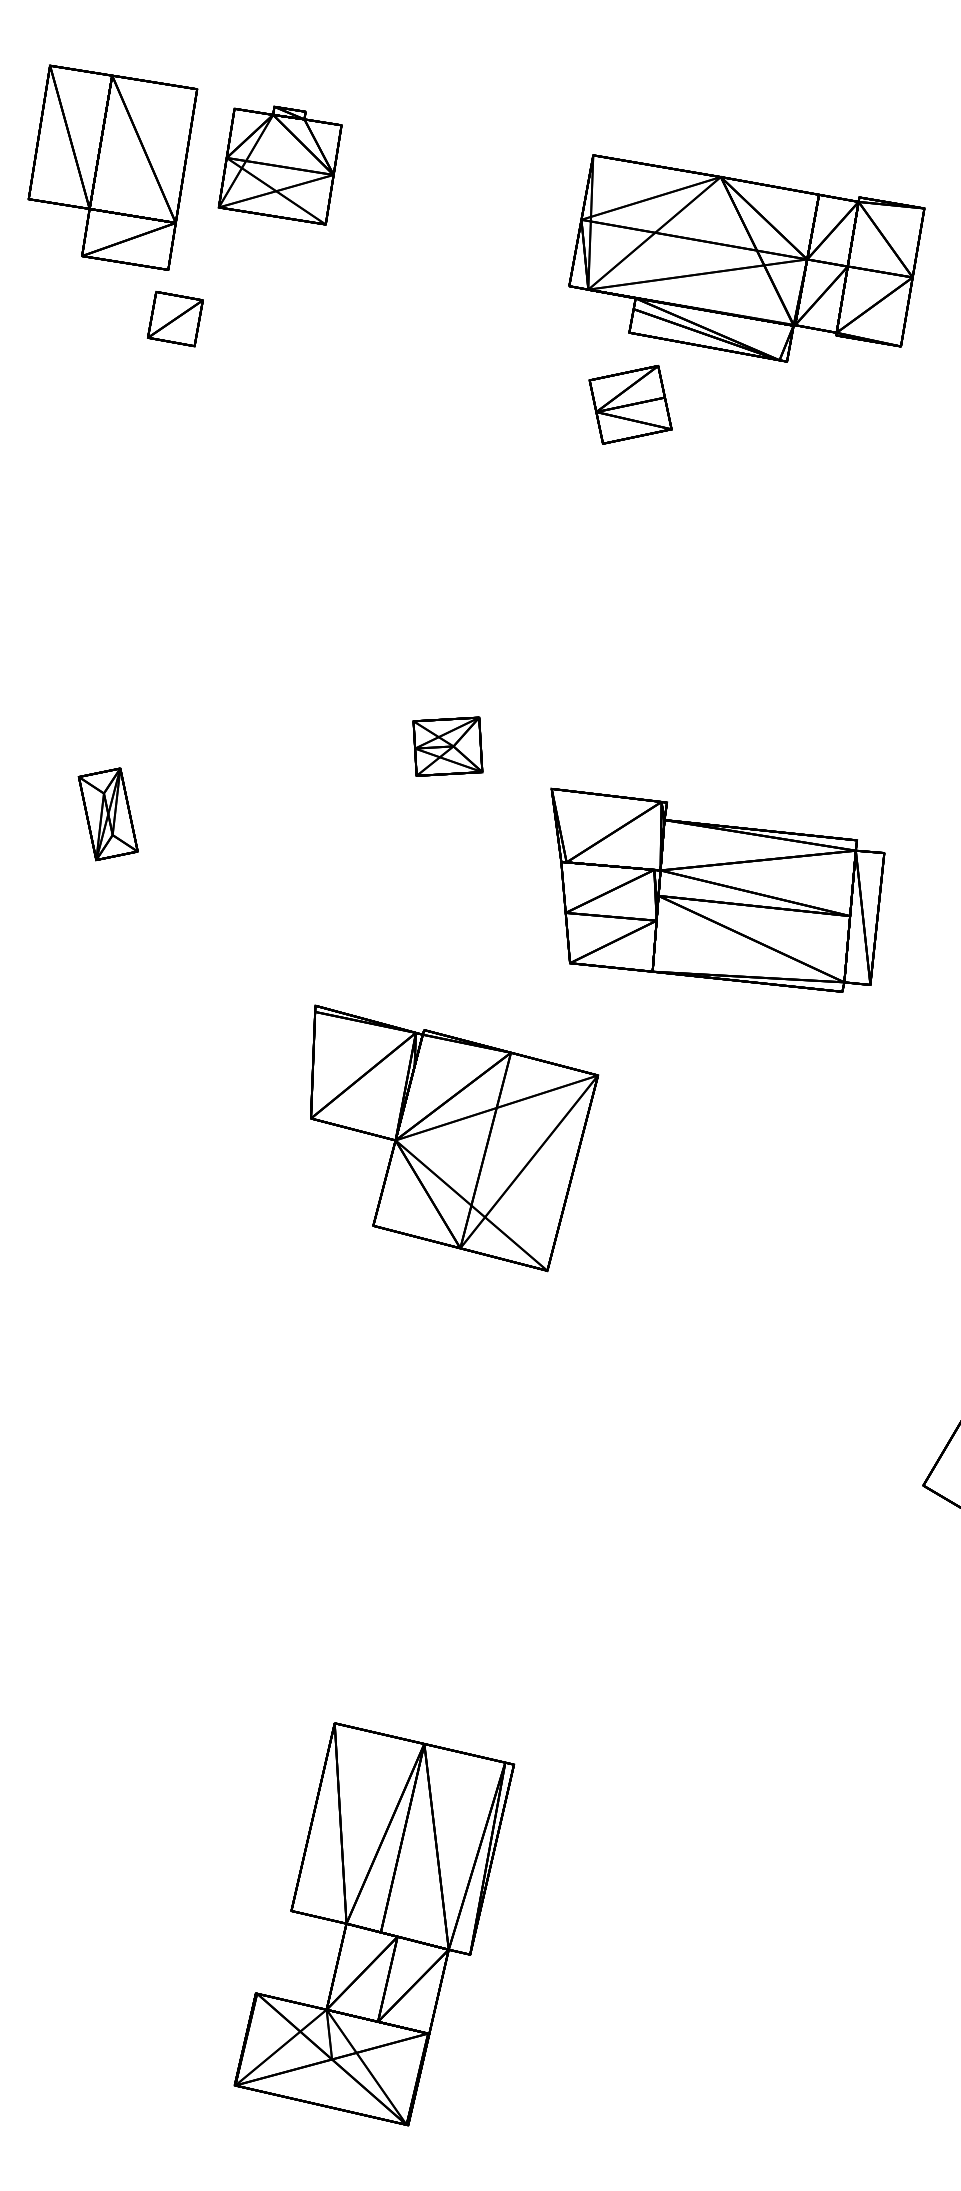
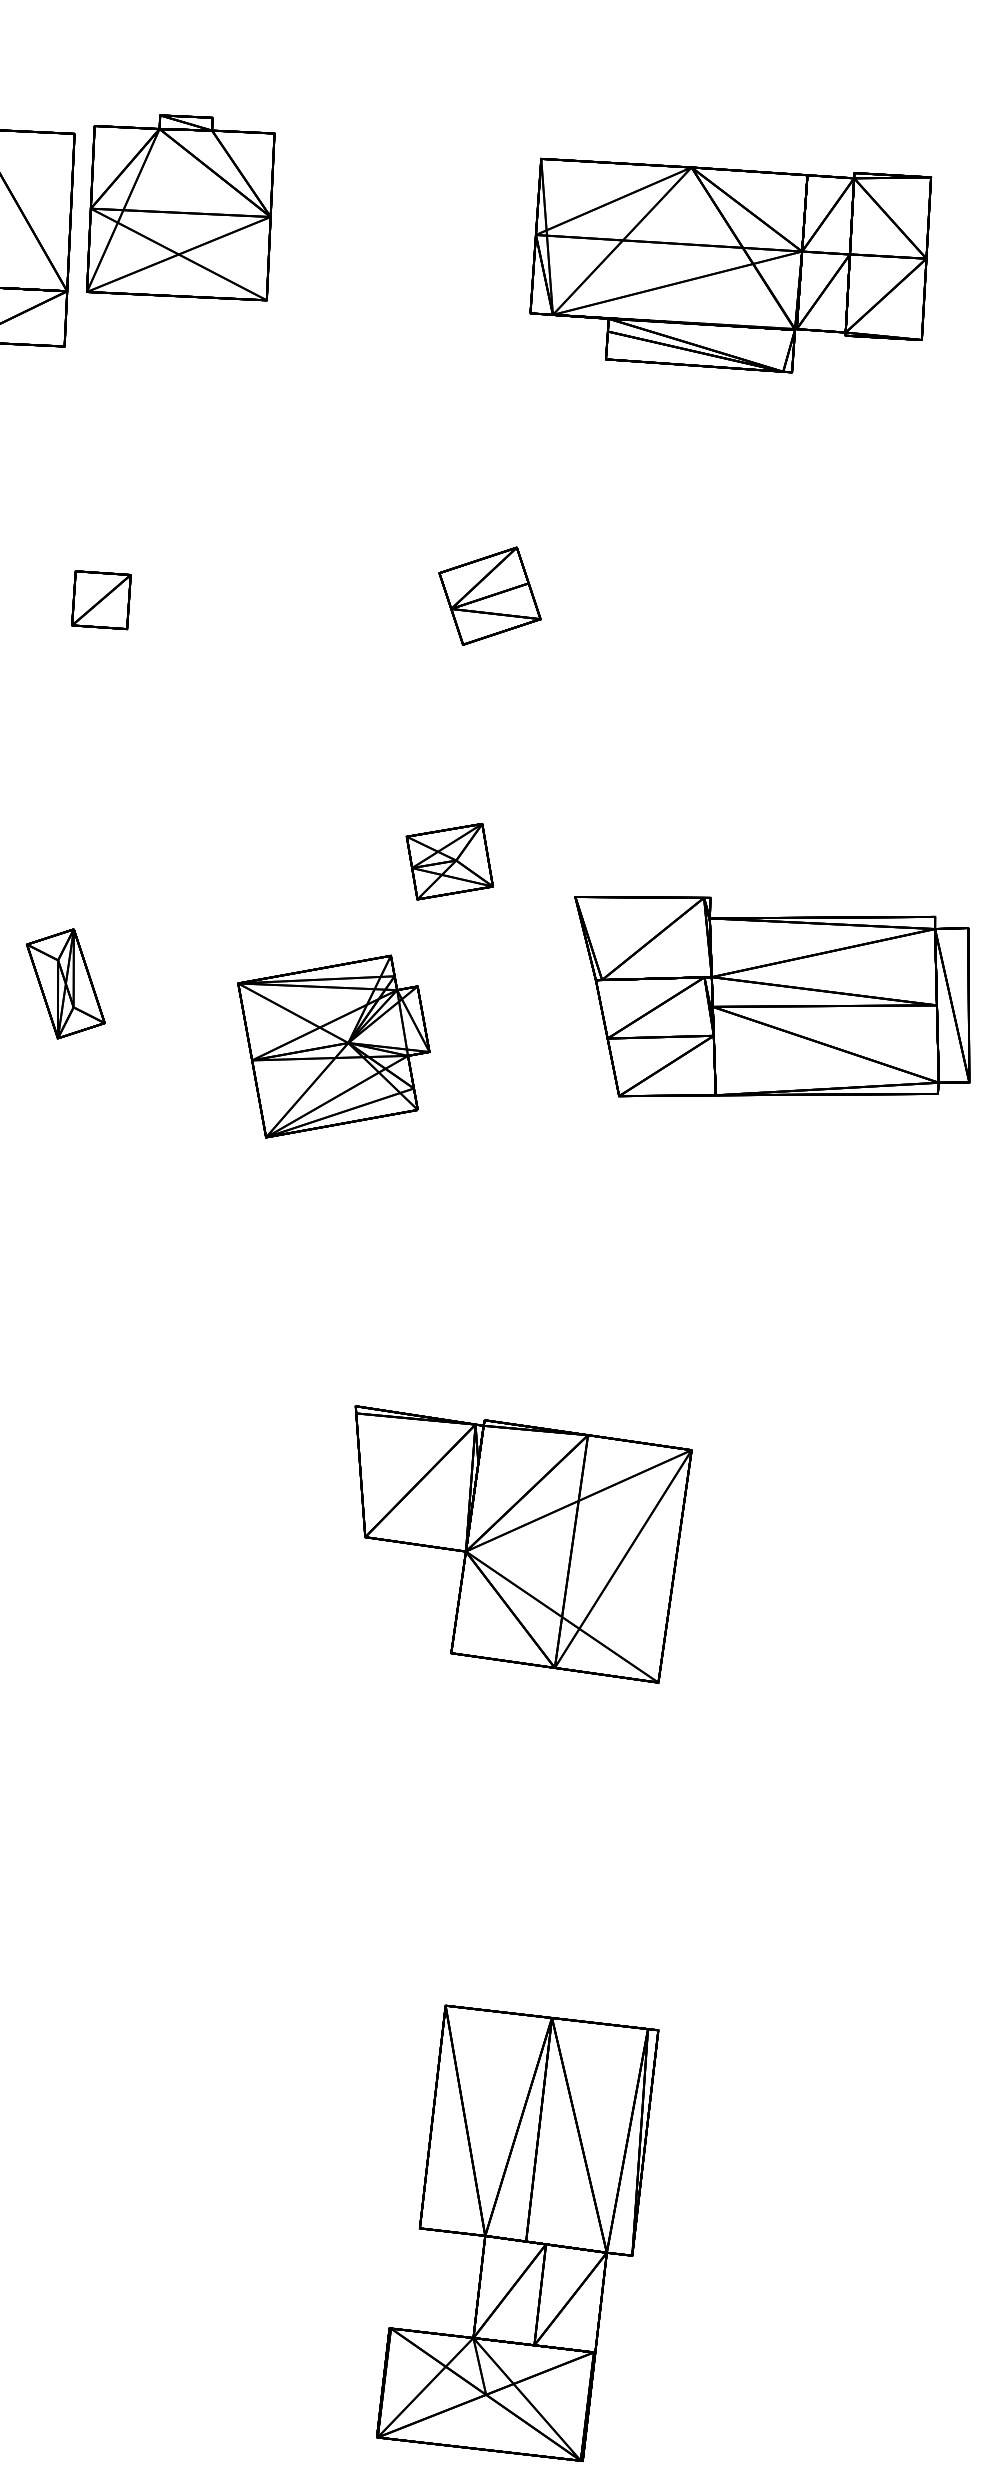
part: (279, 165) -> (179, 211), size x1.43
part: (175, 319) -> (101, 600), moved
part: (630, 404) -> (489, 595), moved
part: (333, 892) -> (336, 1045), added
part: (454, 1138) -> (533, 1541), moved

